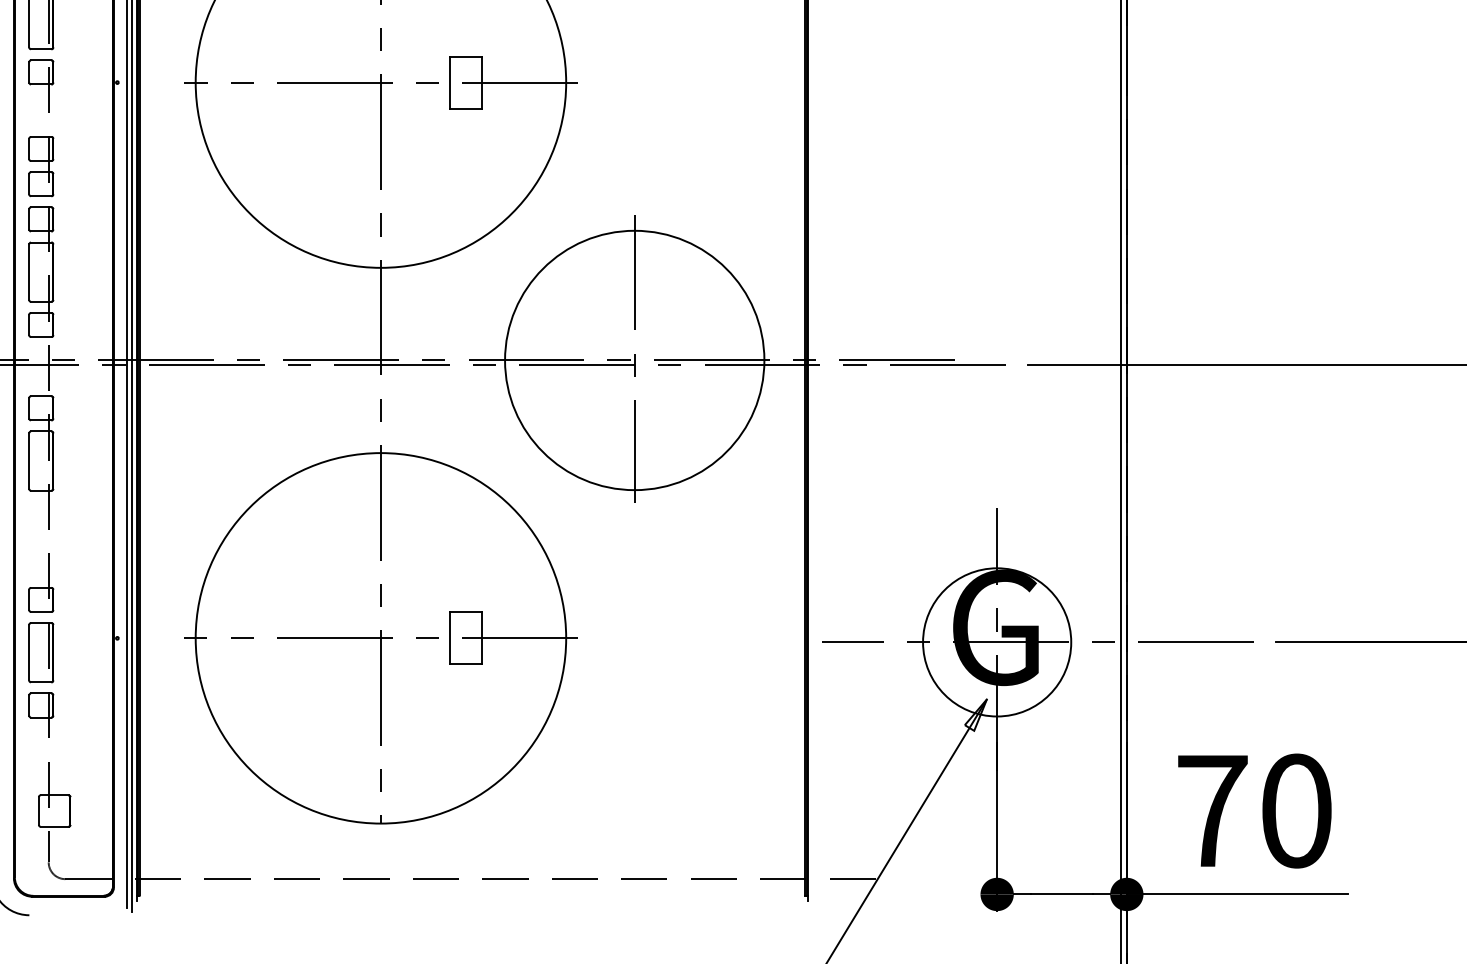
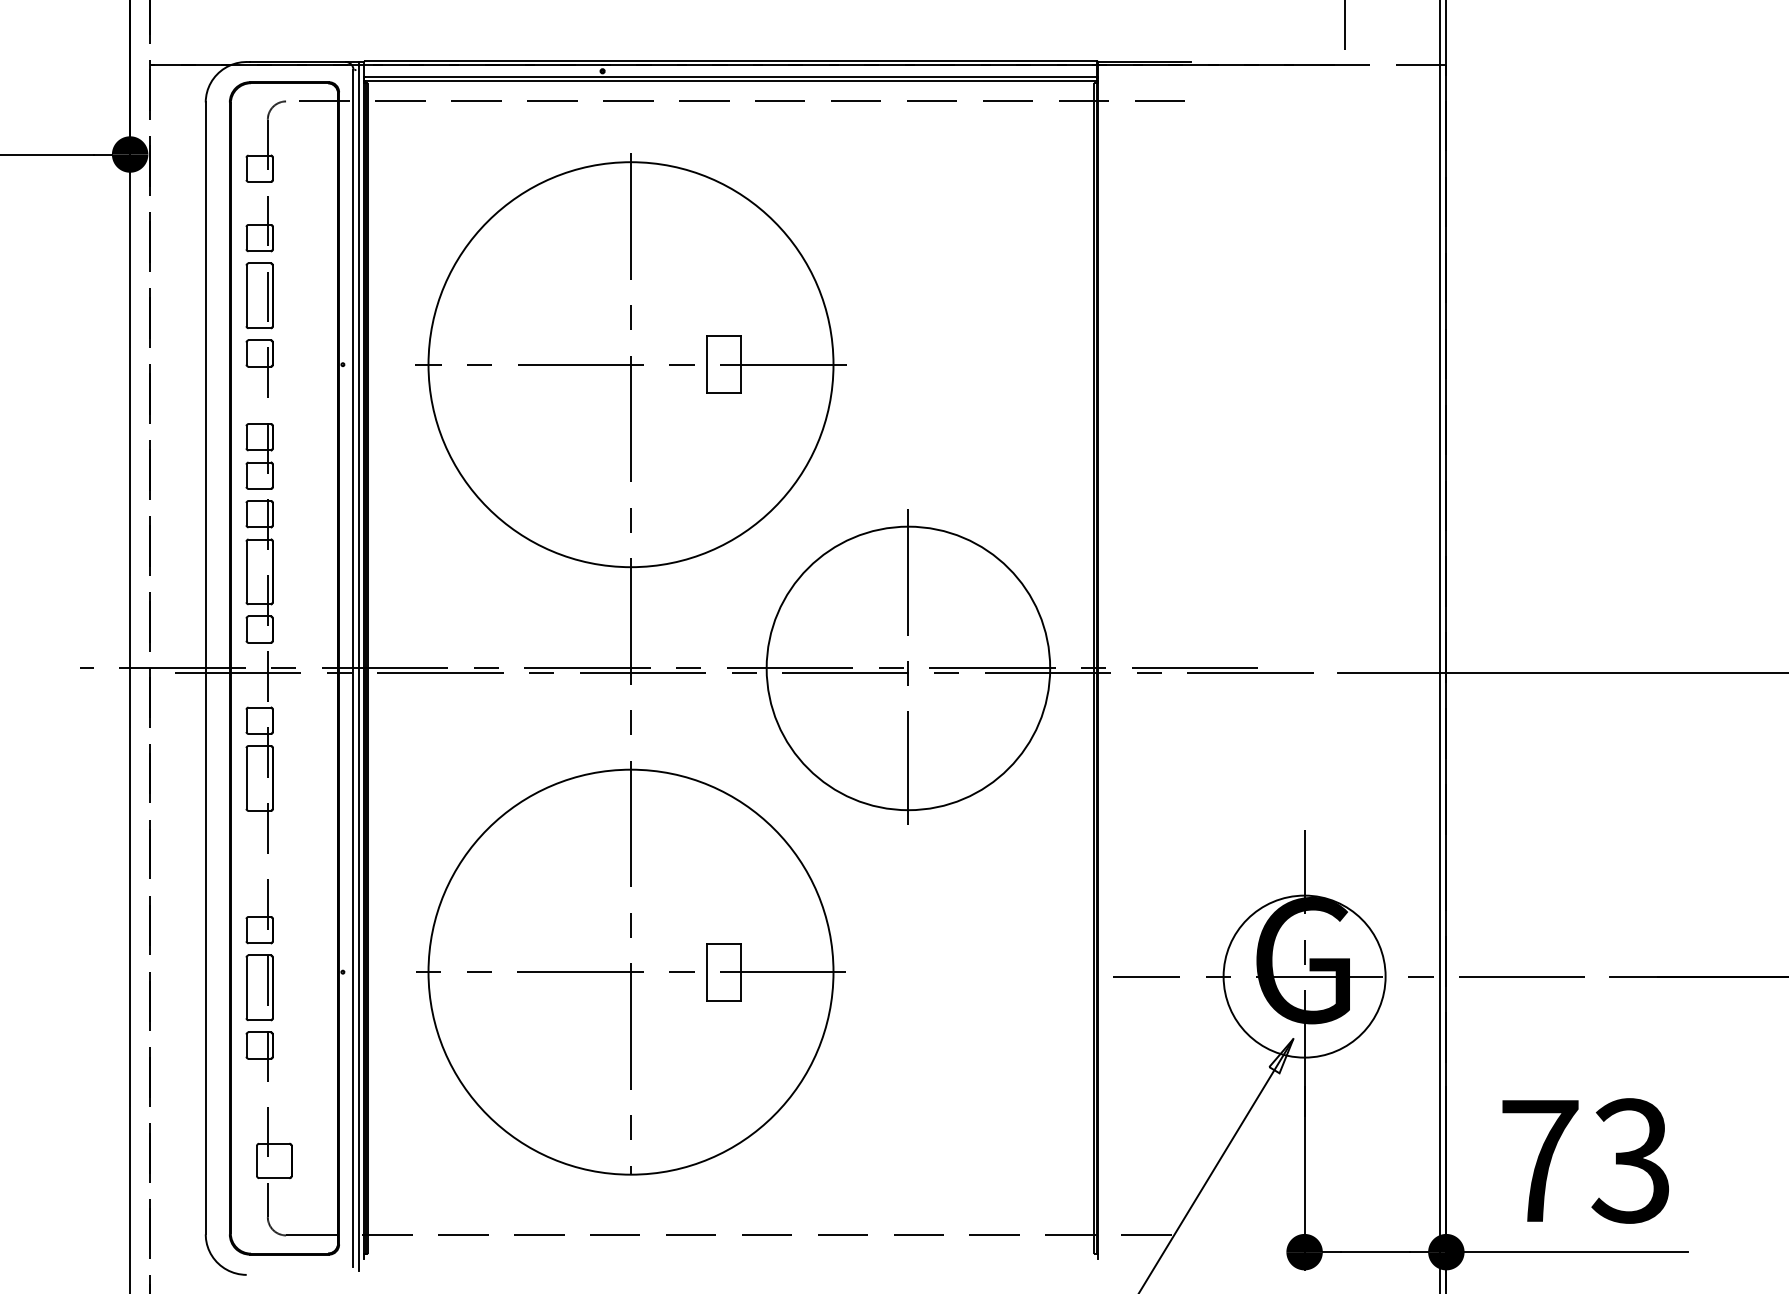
text: (1295, 810) -> (1630, 1160), 70 -> 73

